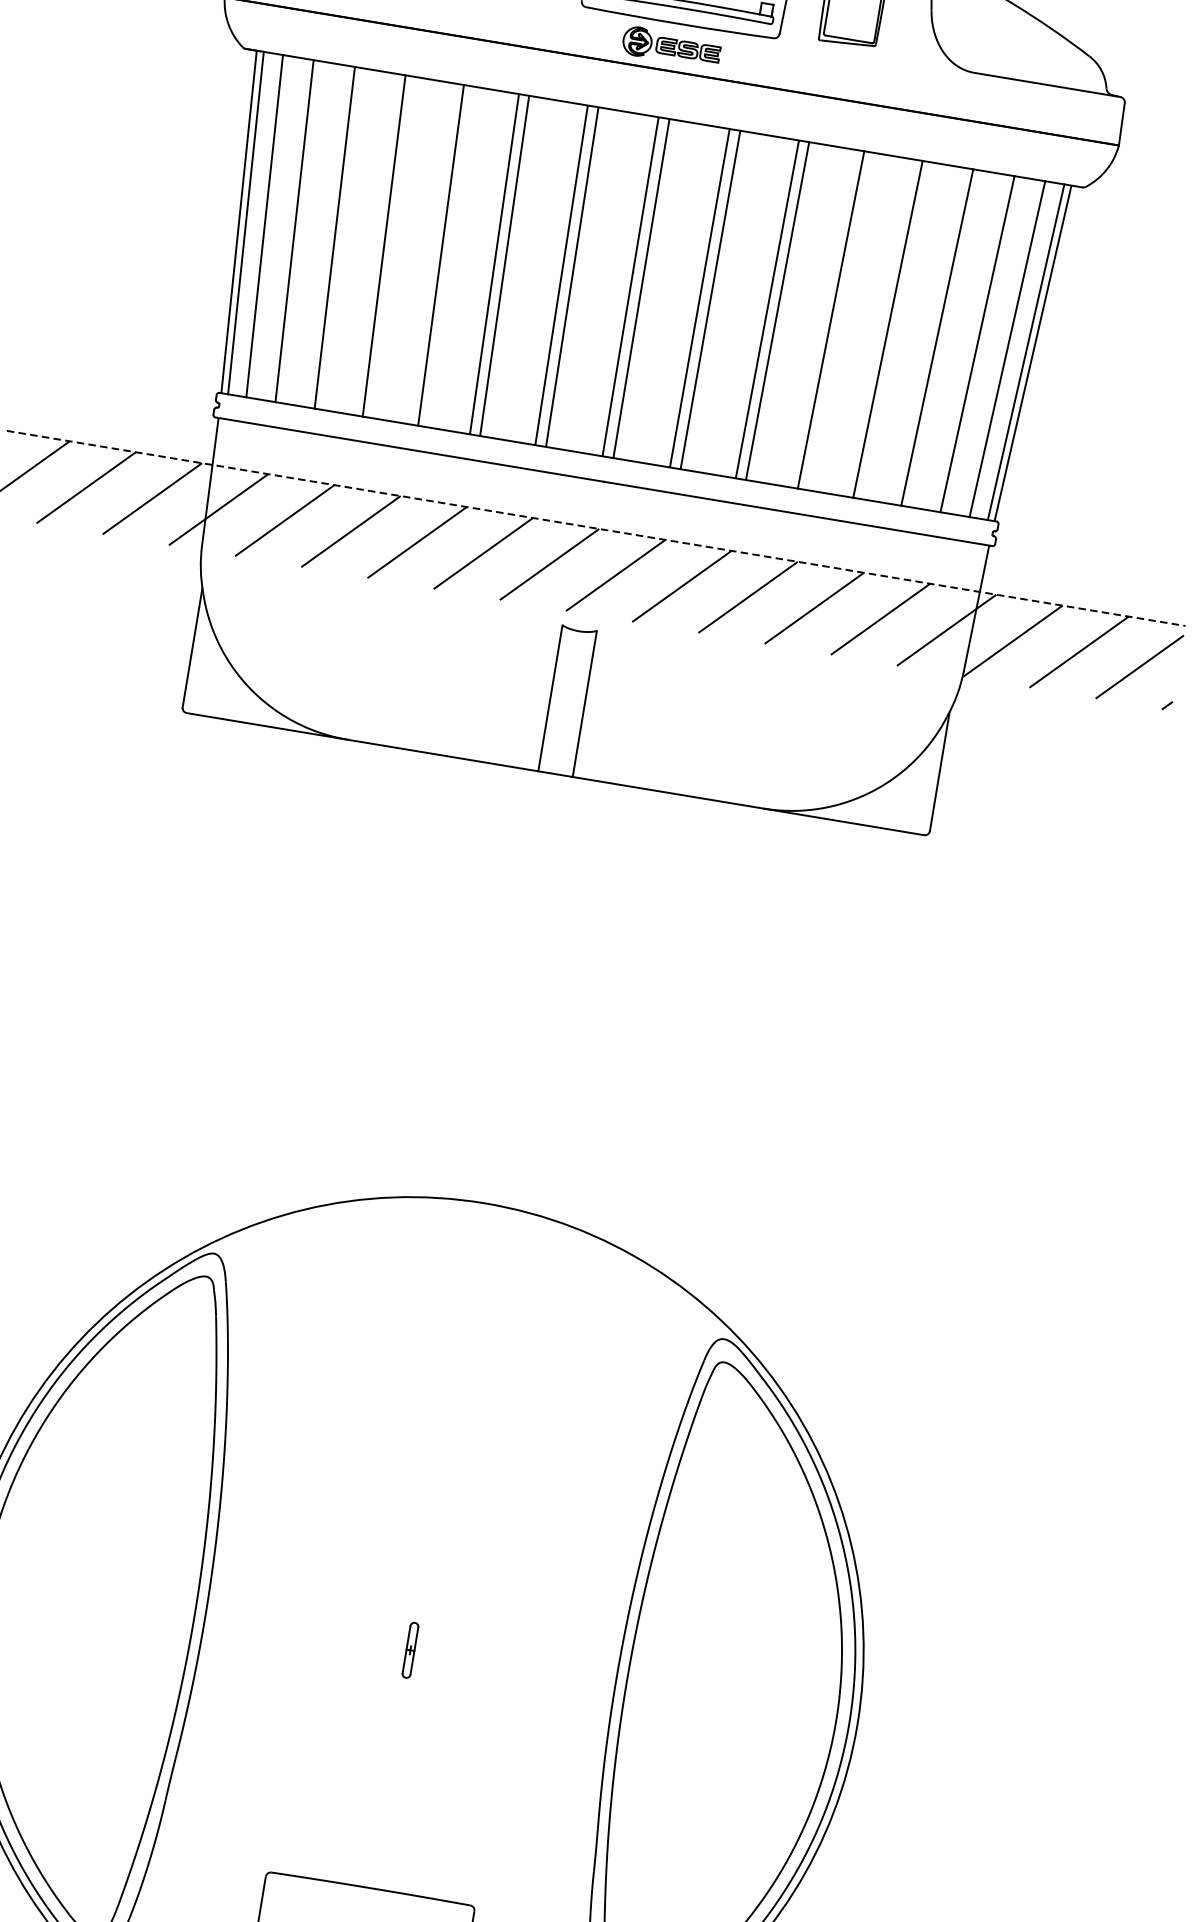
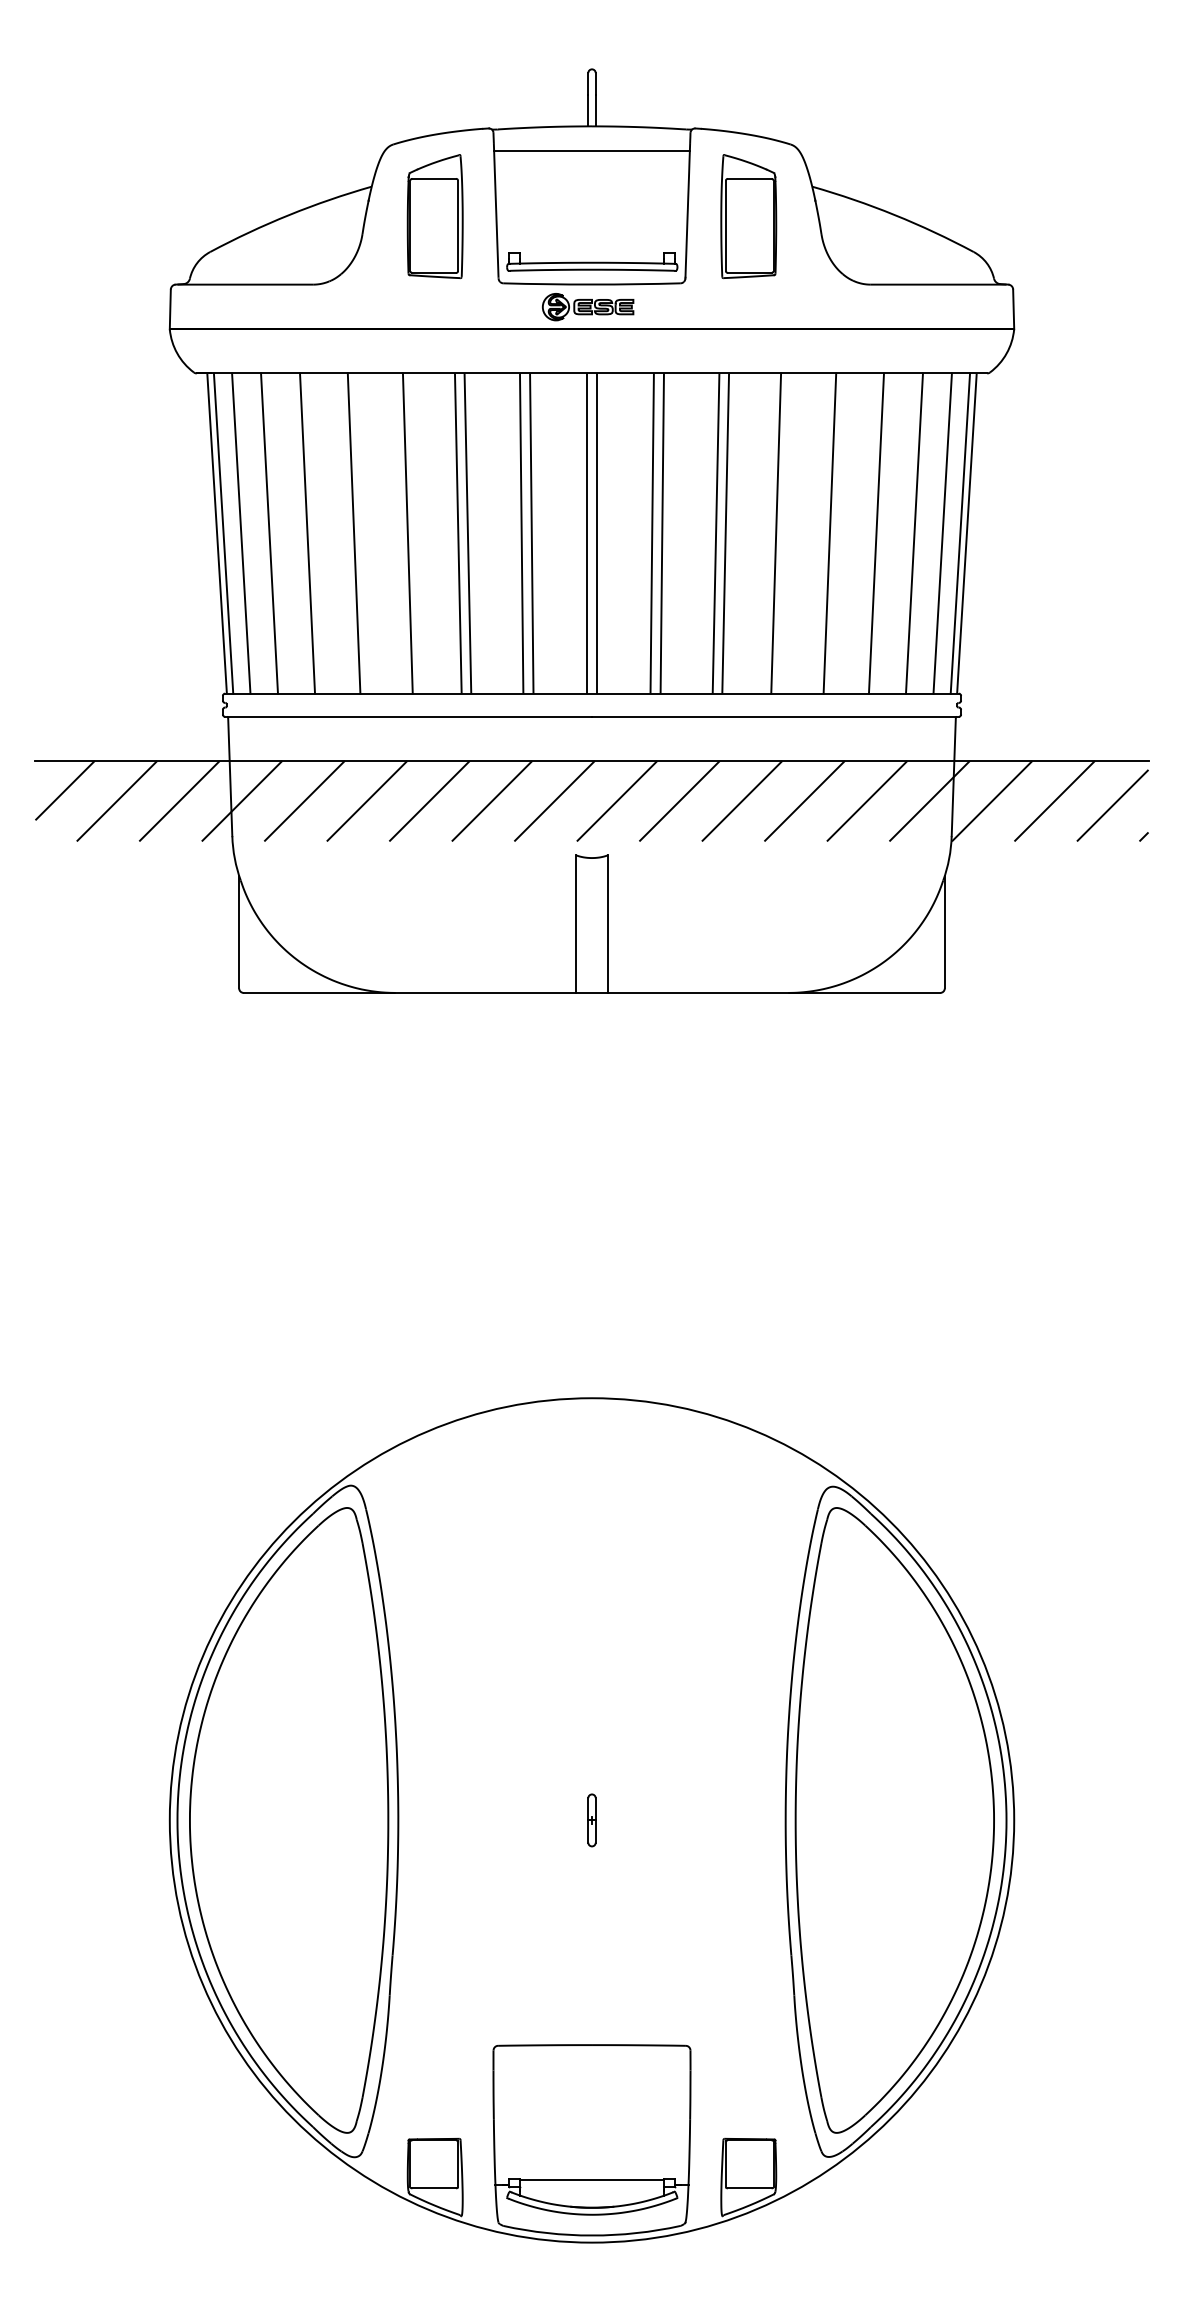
line: (595, 527) -> (591, 760), dashed -> solid

